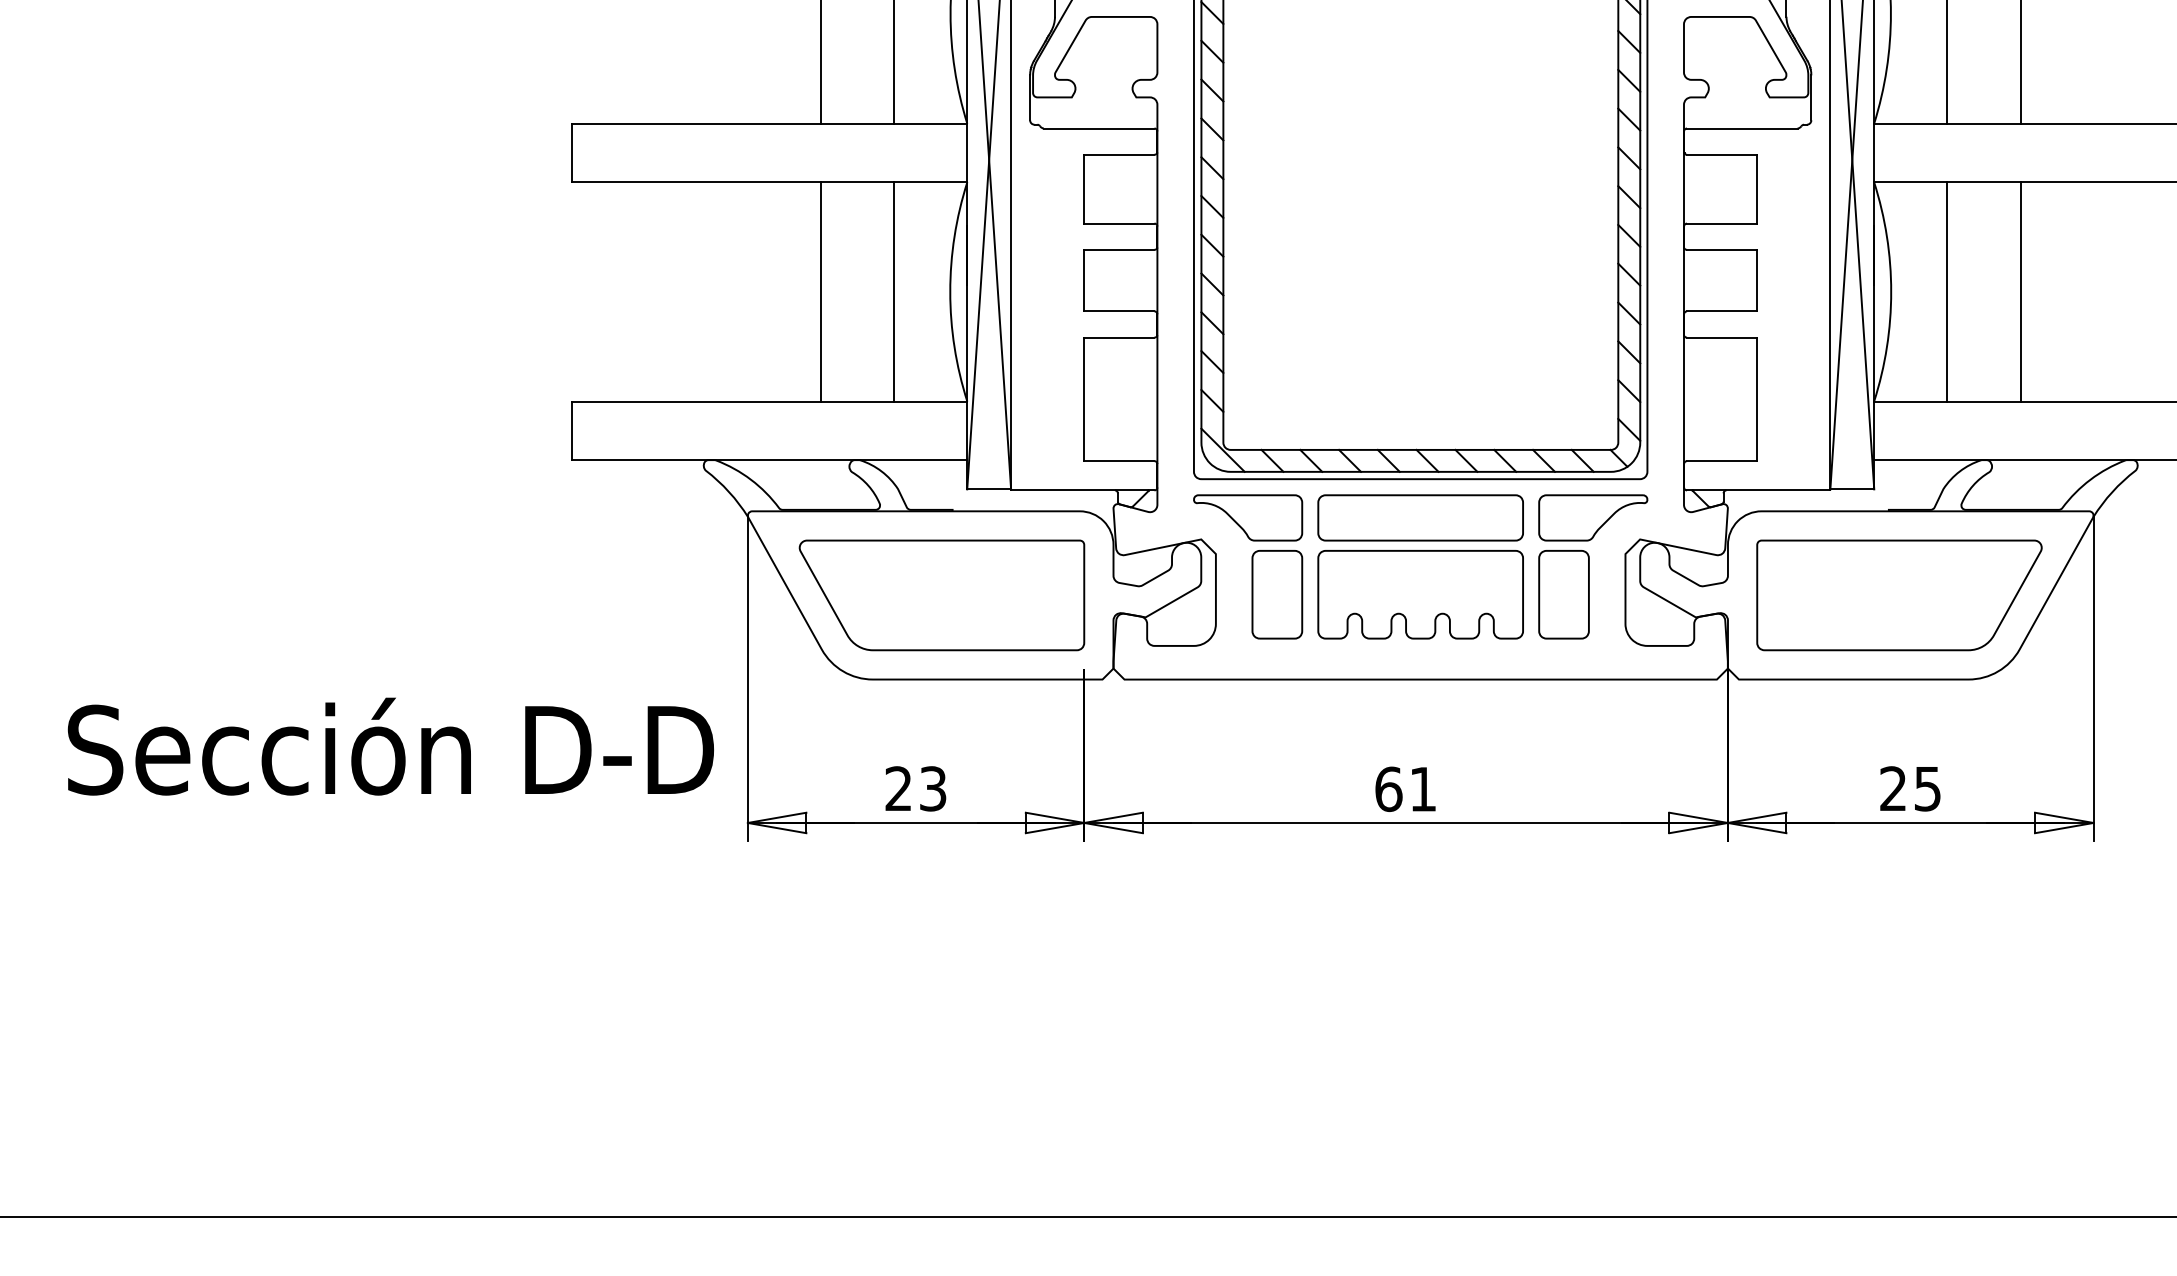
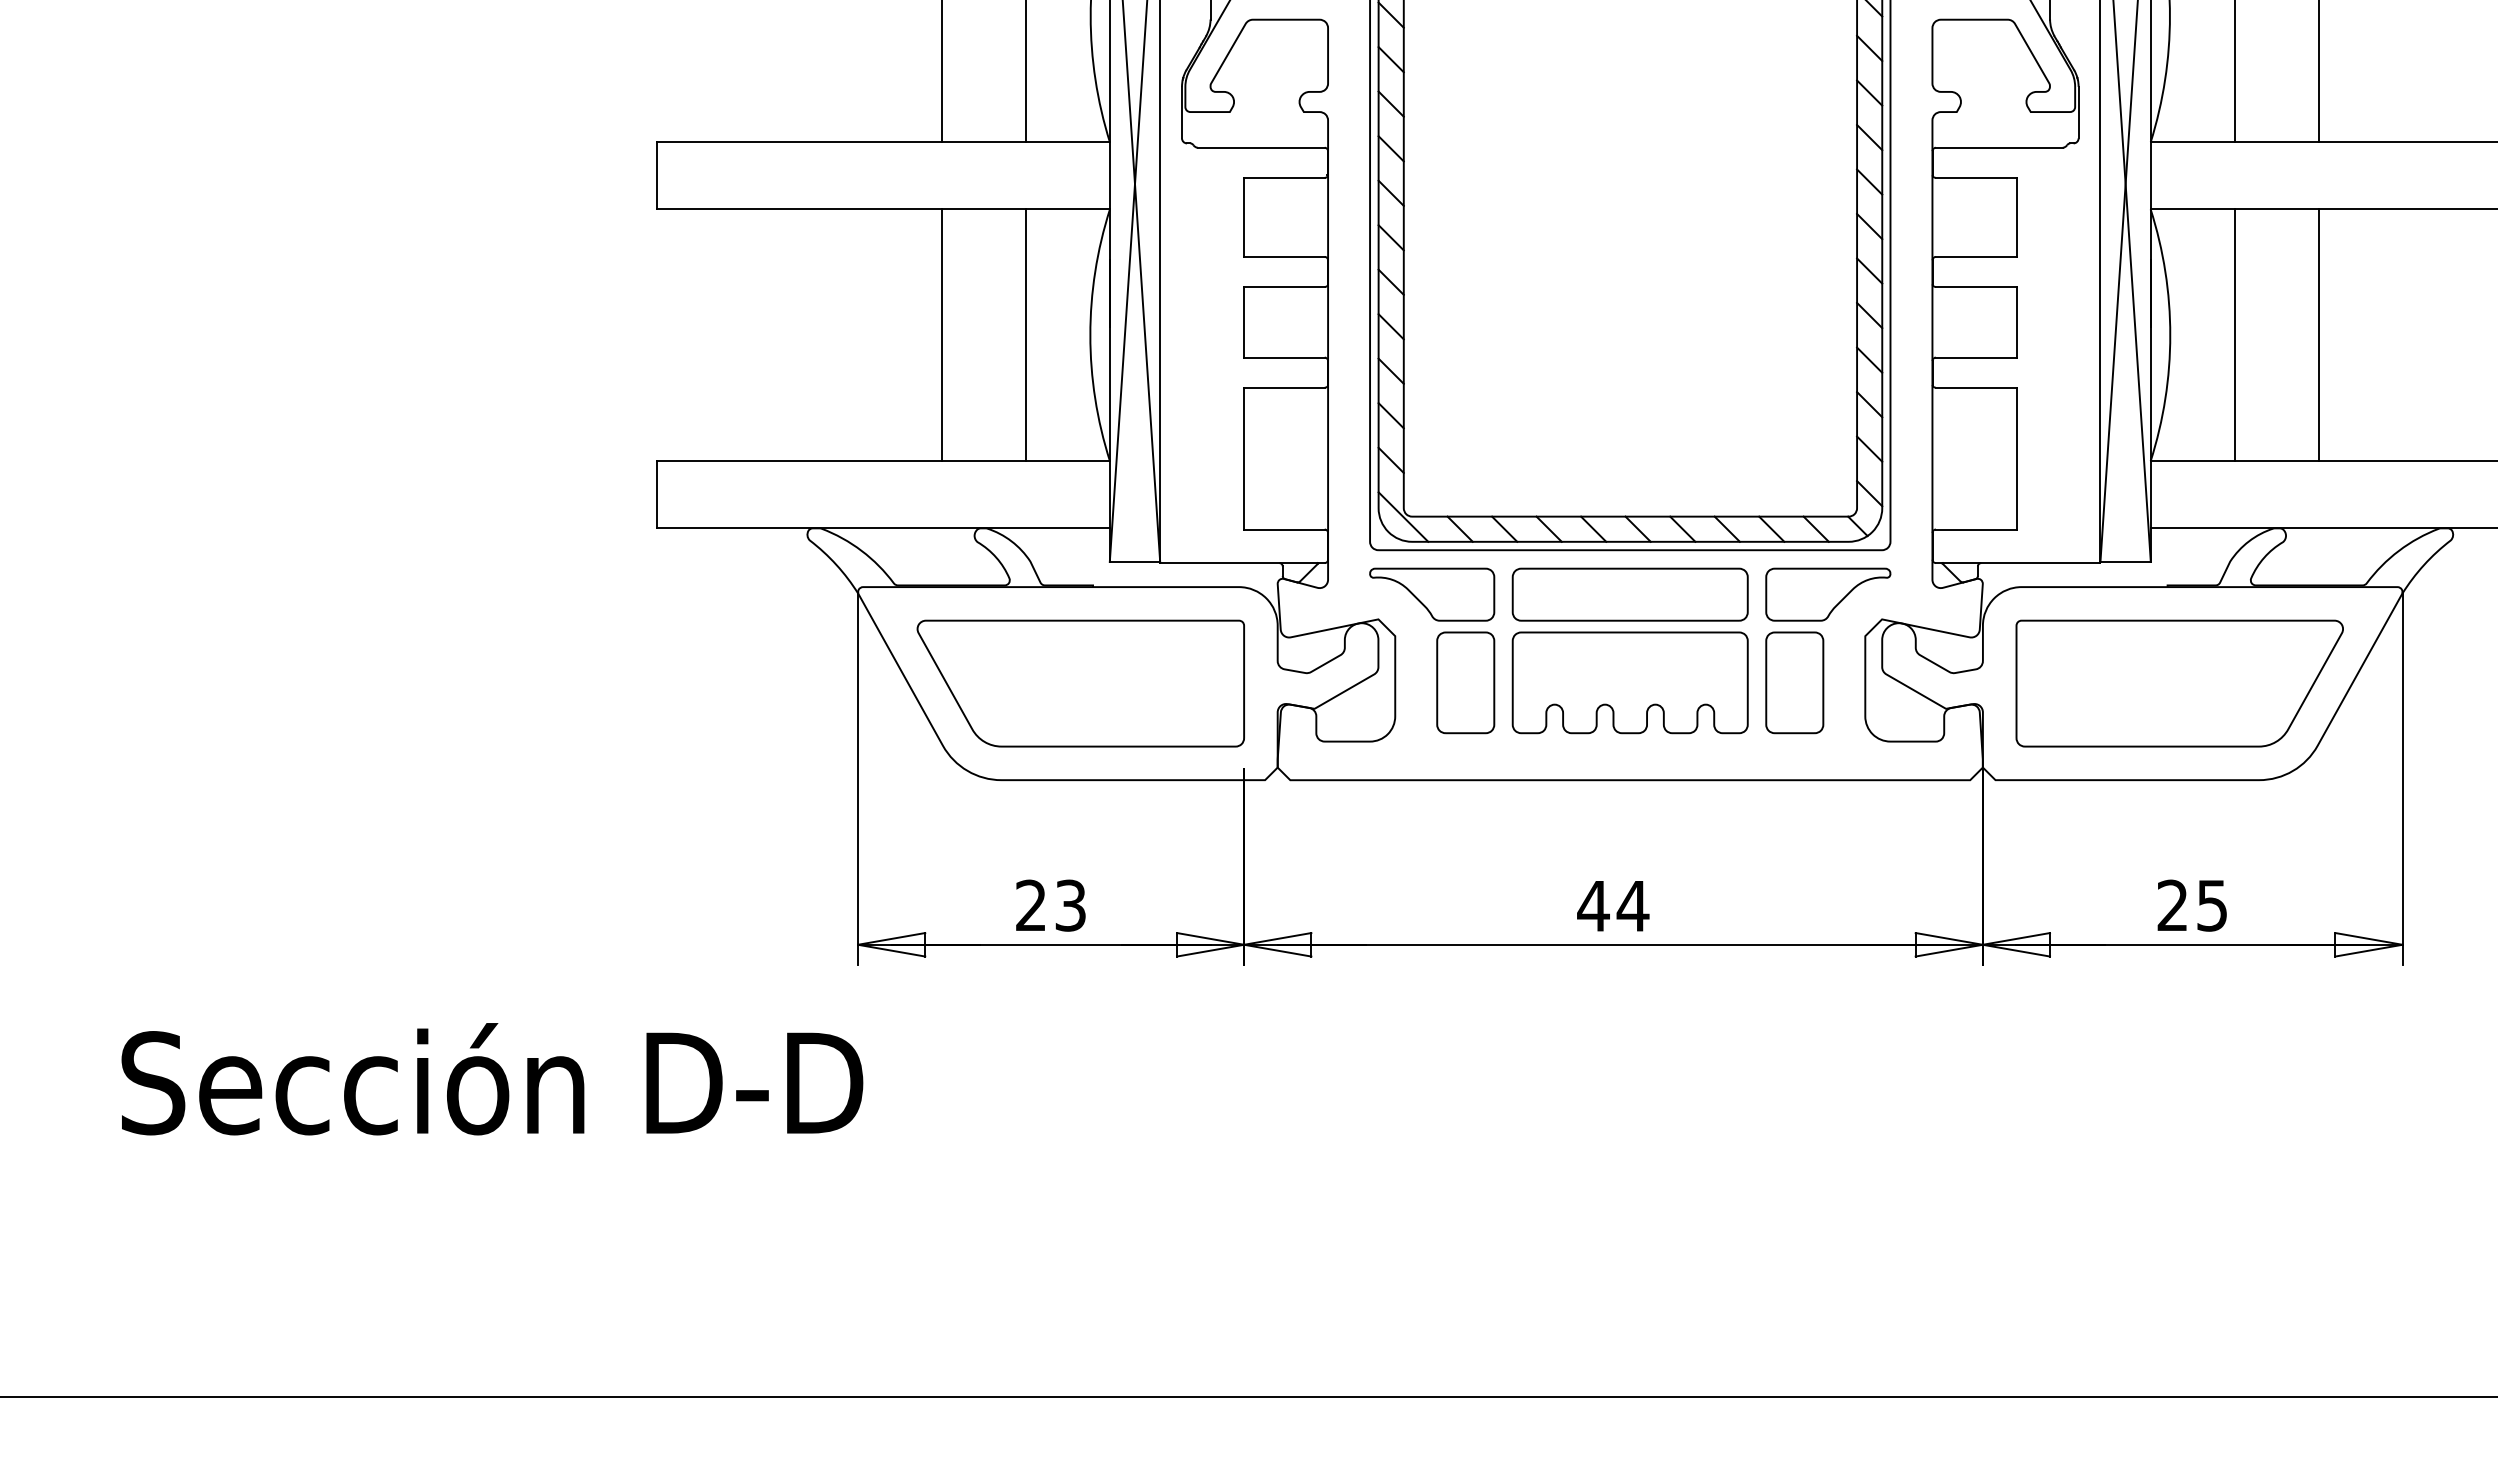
text: (391, 746) -> (492, 1079), moved
text: (1406, 789) -> (1613, 906), 61 -> 44

